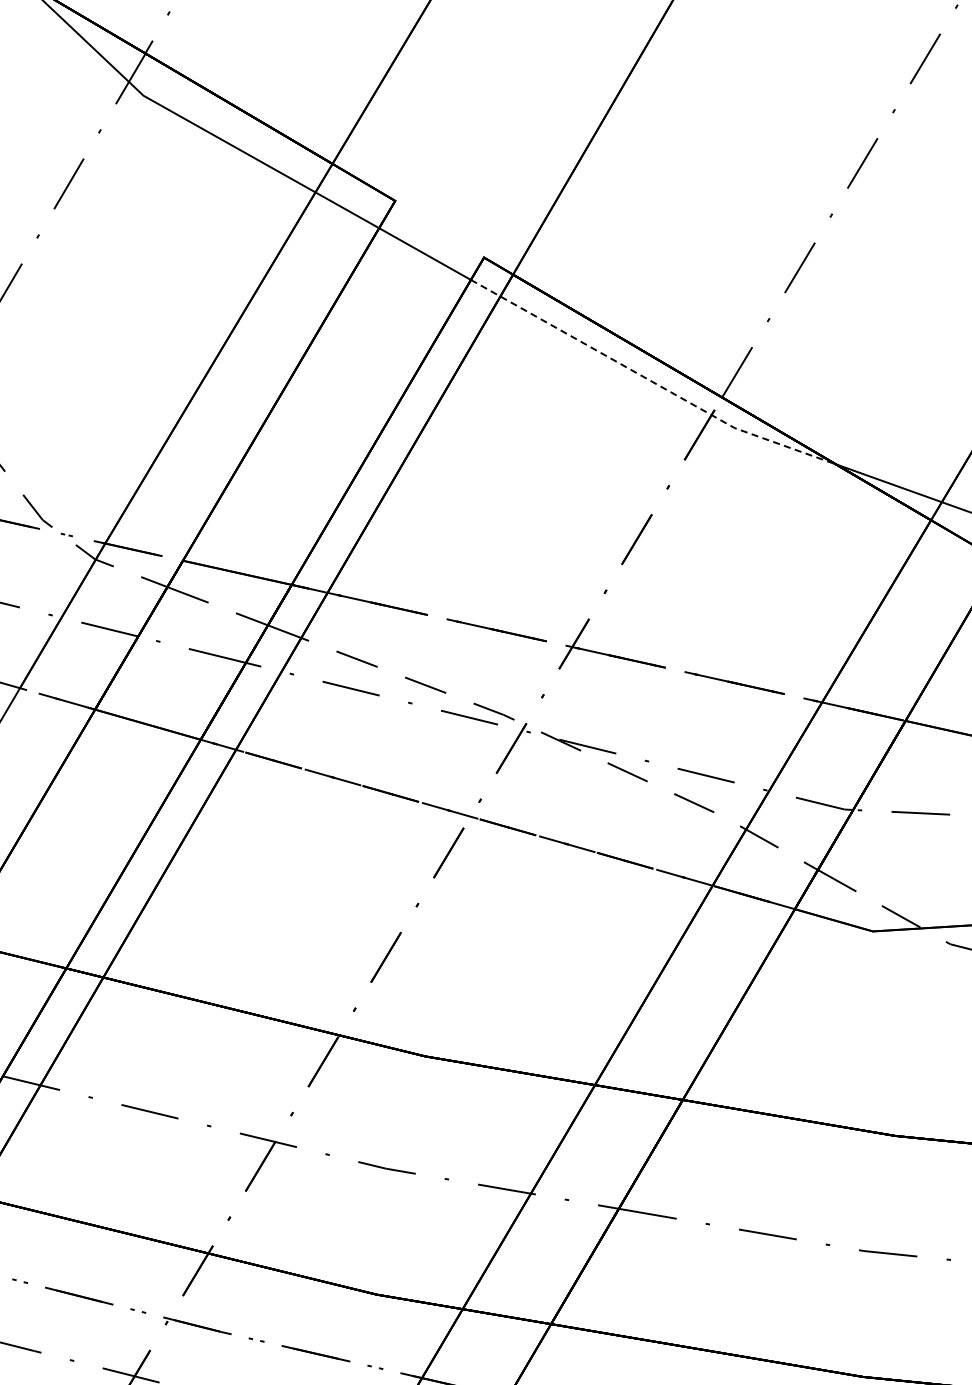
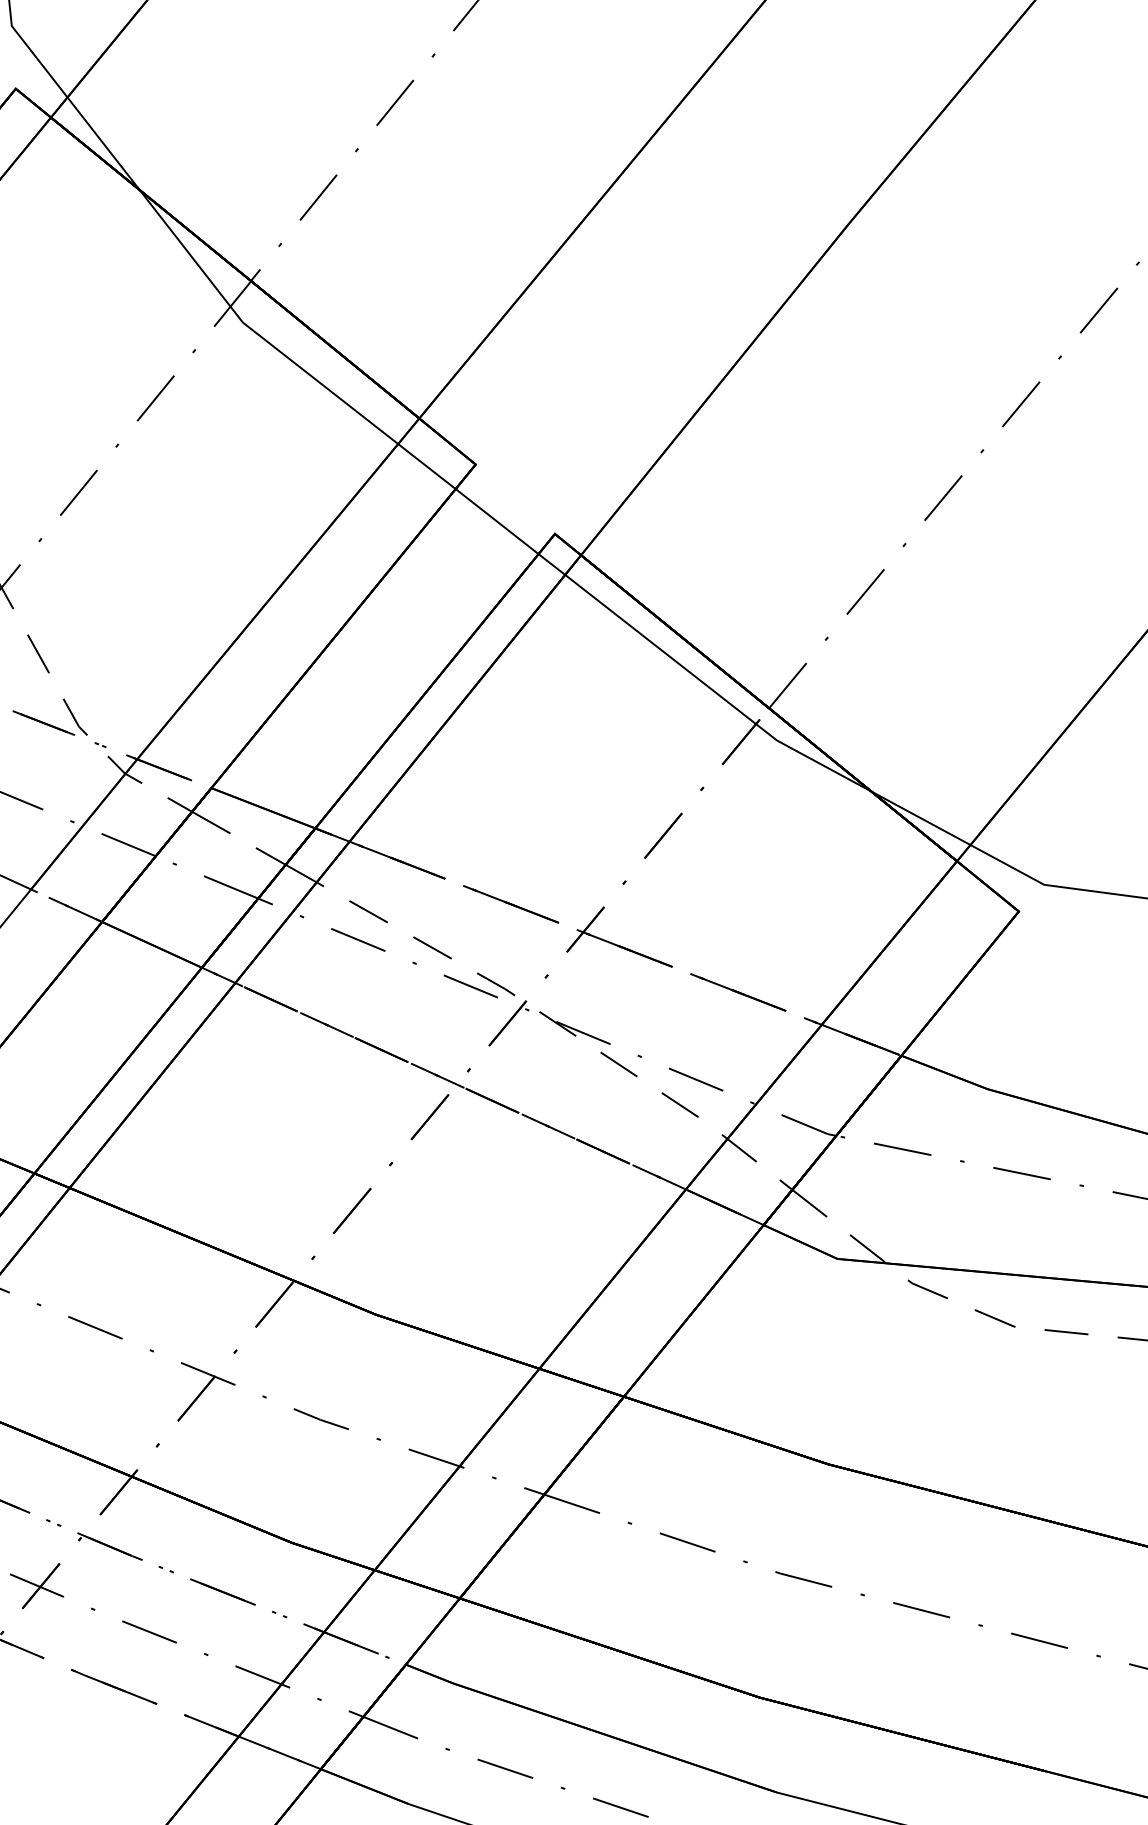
line: (651, 381) -> (701, 681), dashed -> solid

